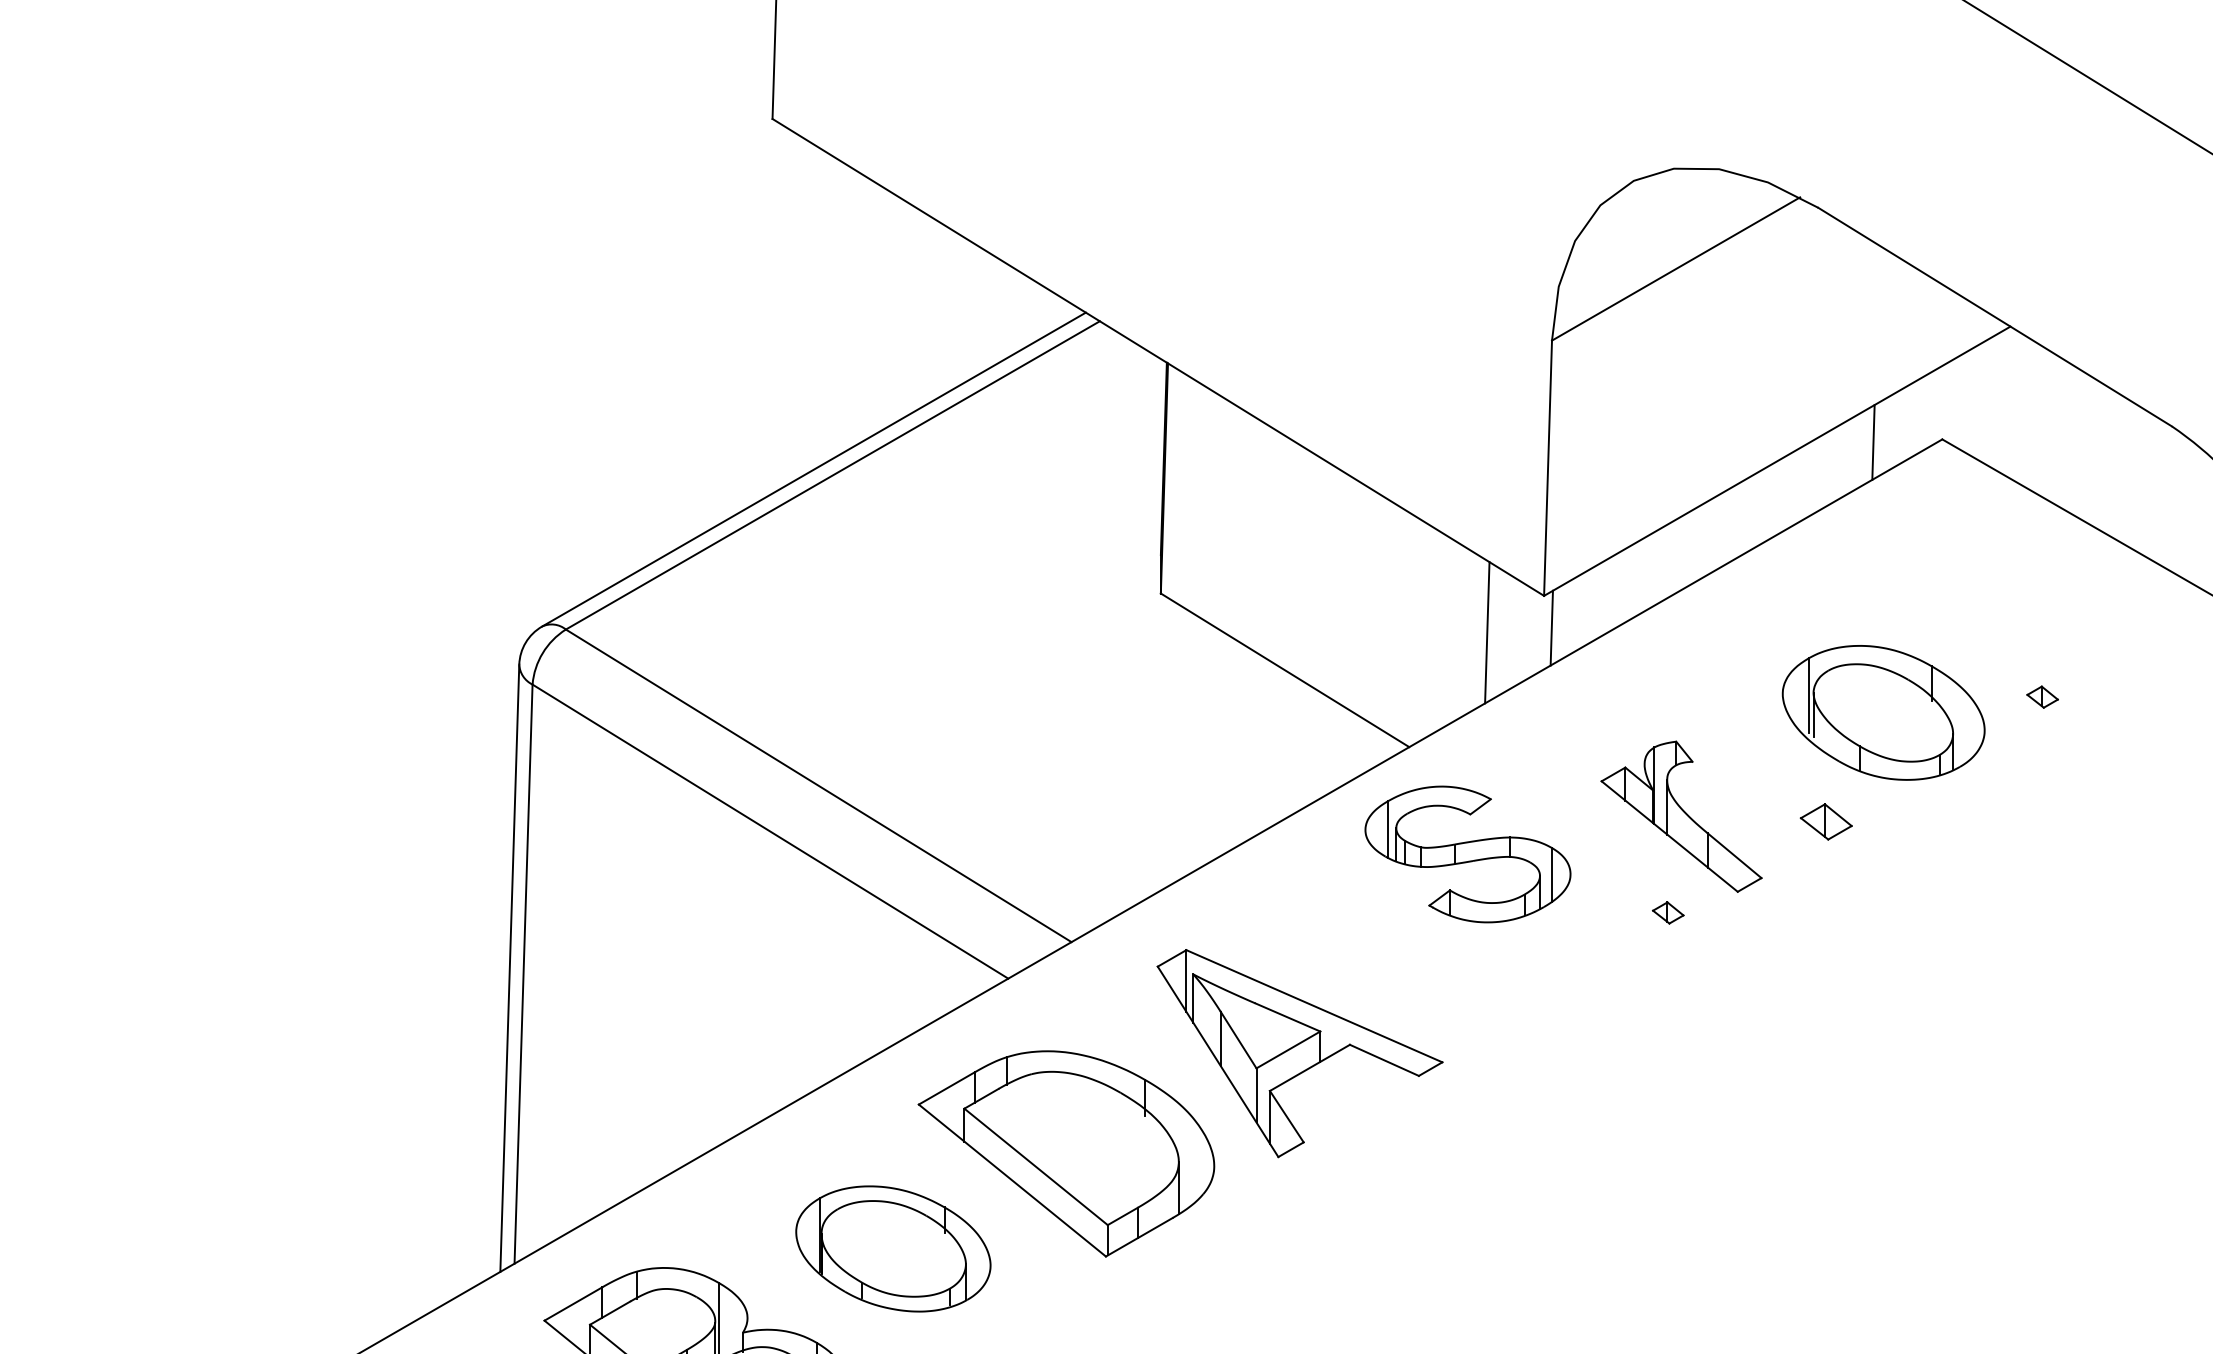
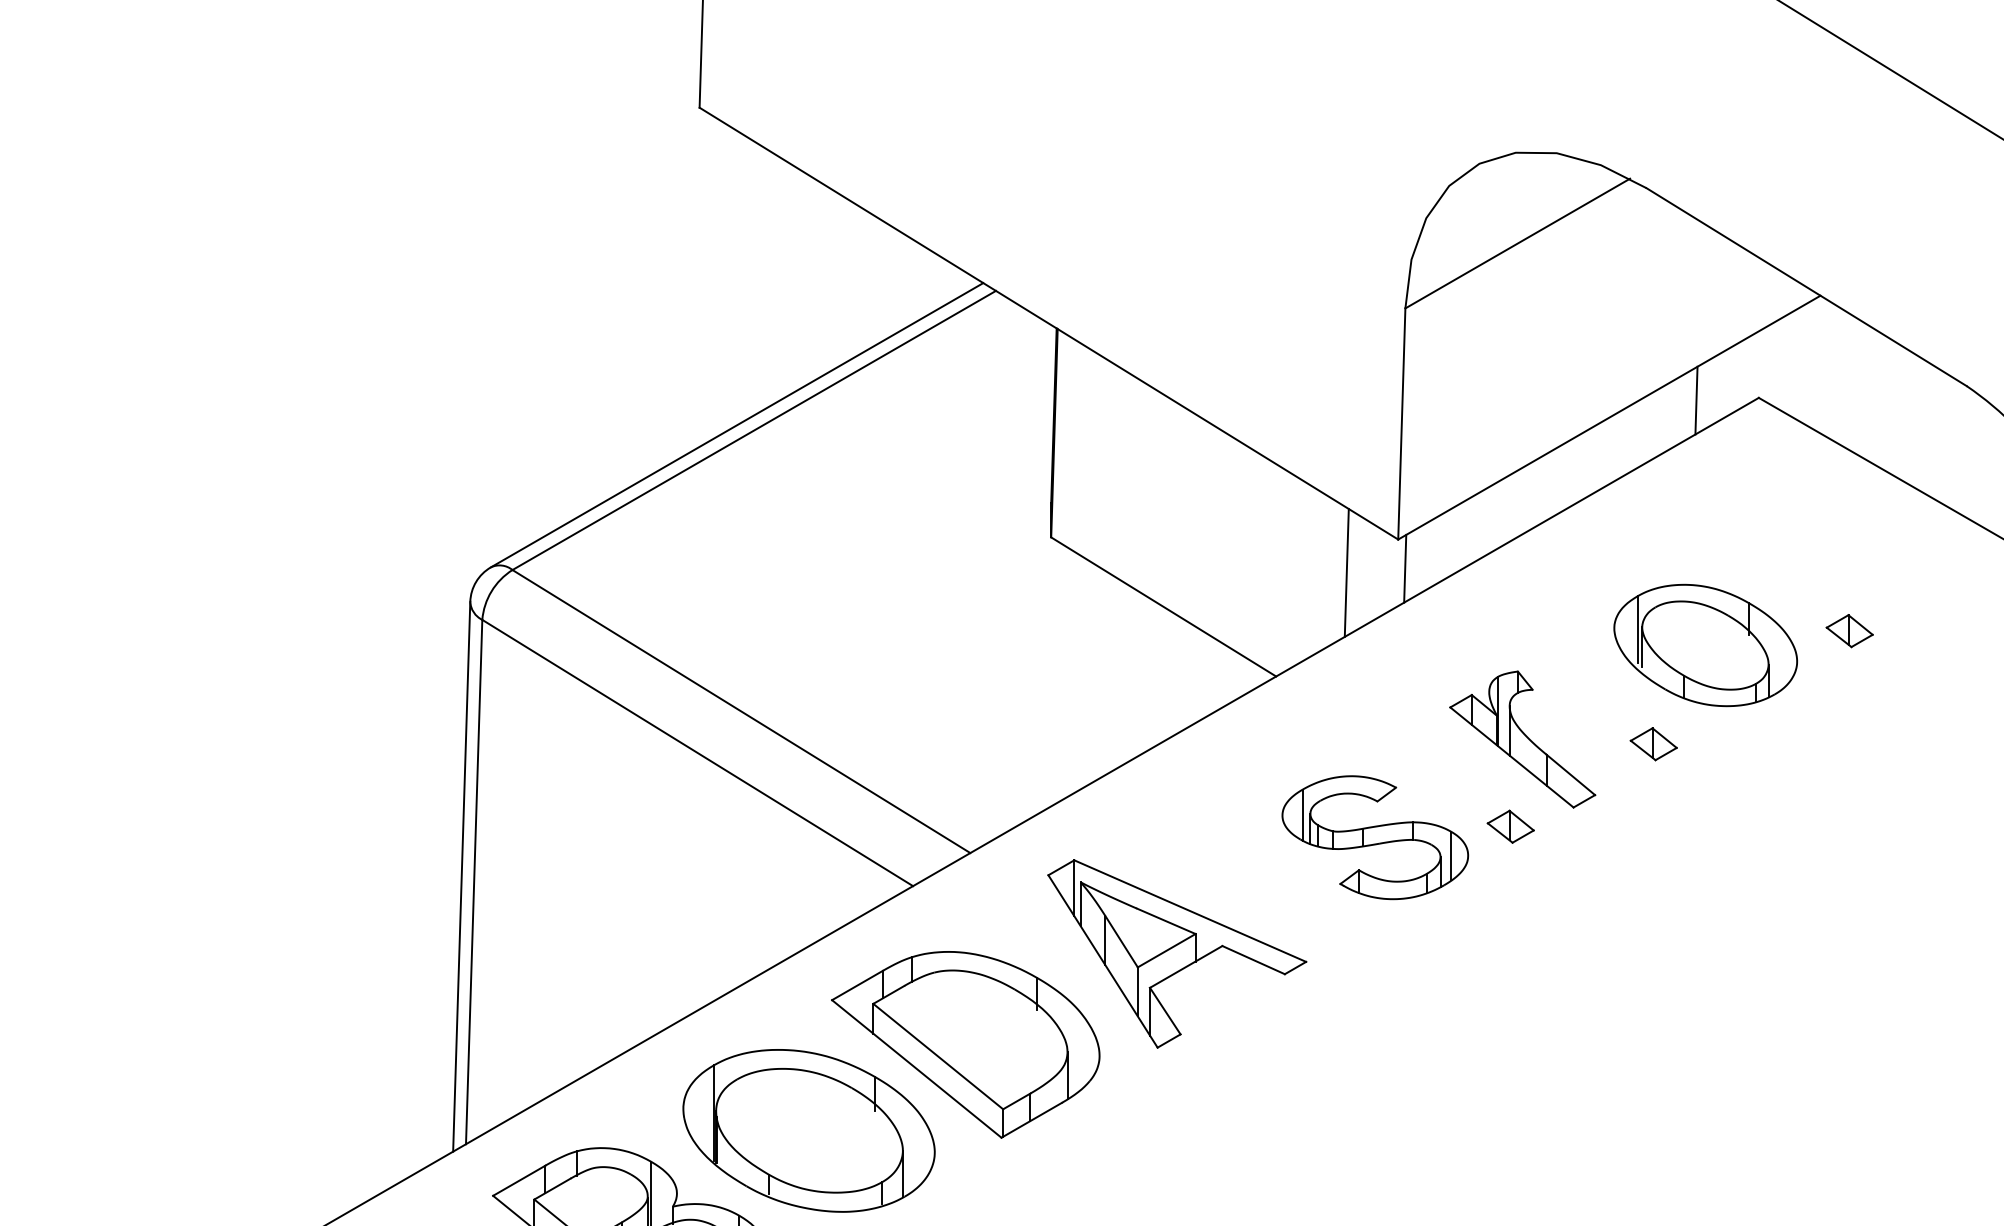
part: (2042, 697) -> (1849, 631), size x1.67
part: (1468, 854) -> (1375, 837), moved
part: (1668, 912) -> (1510, 826), size x1.67
part: (892, 1248) -> (808, 1130), size x1.43

